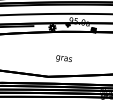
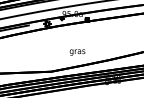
text: (63, 59) -> (77, 52), moved

